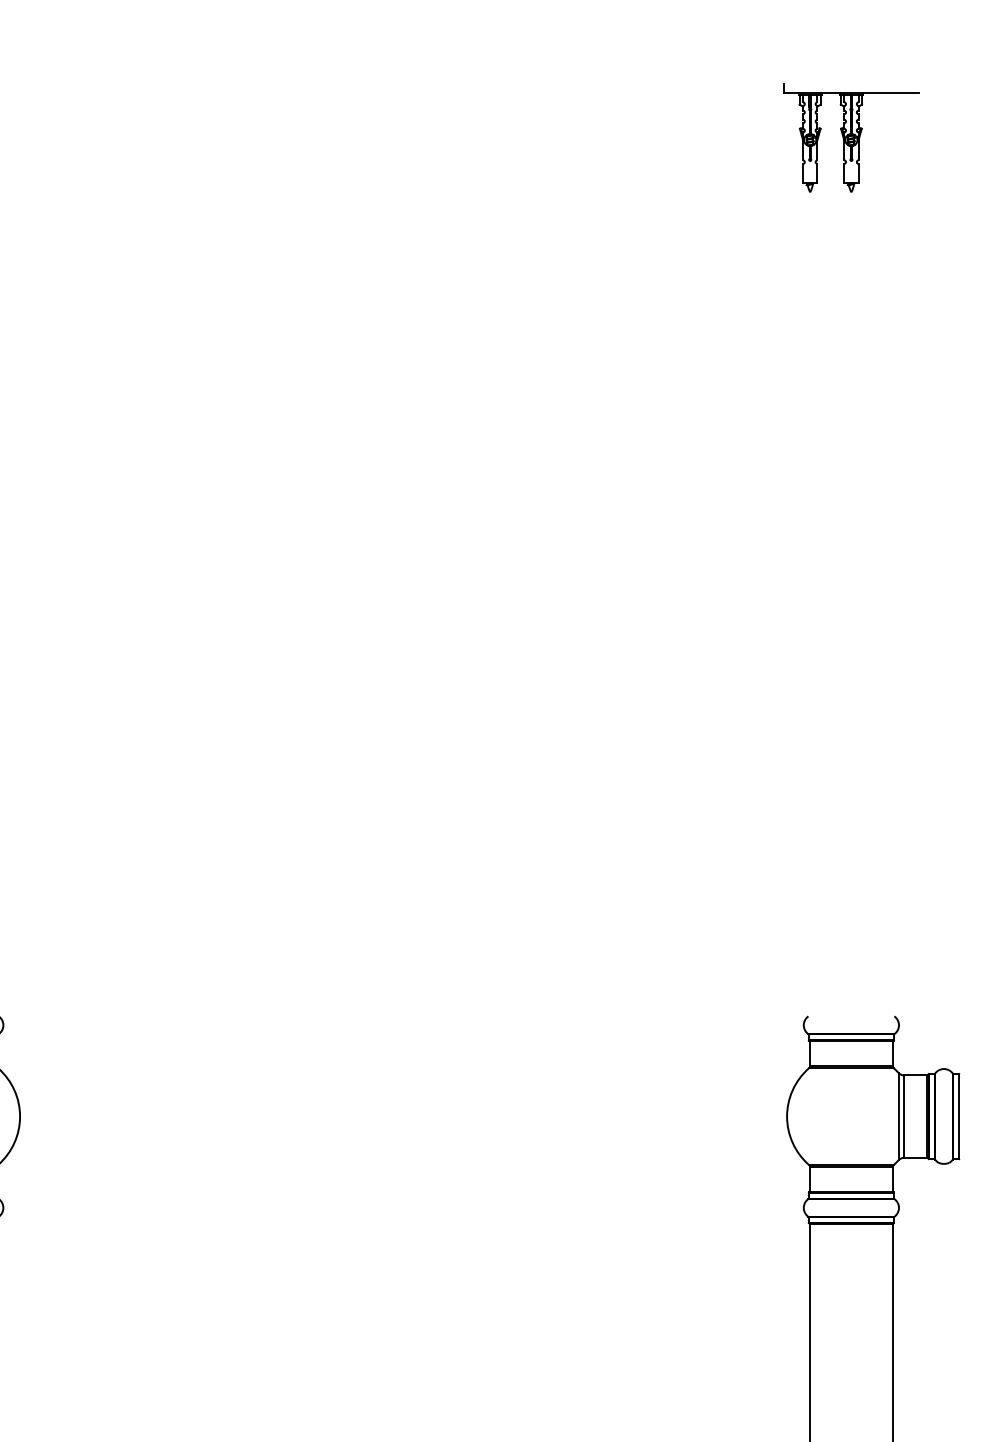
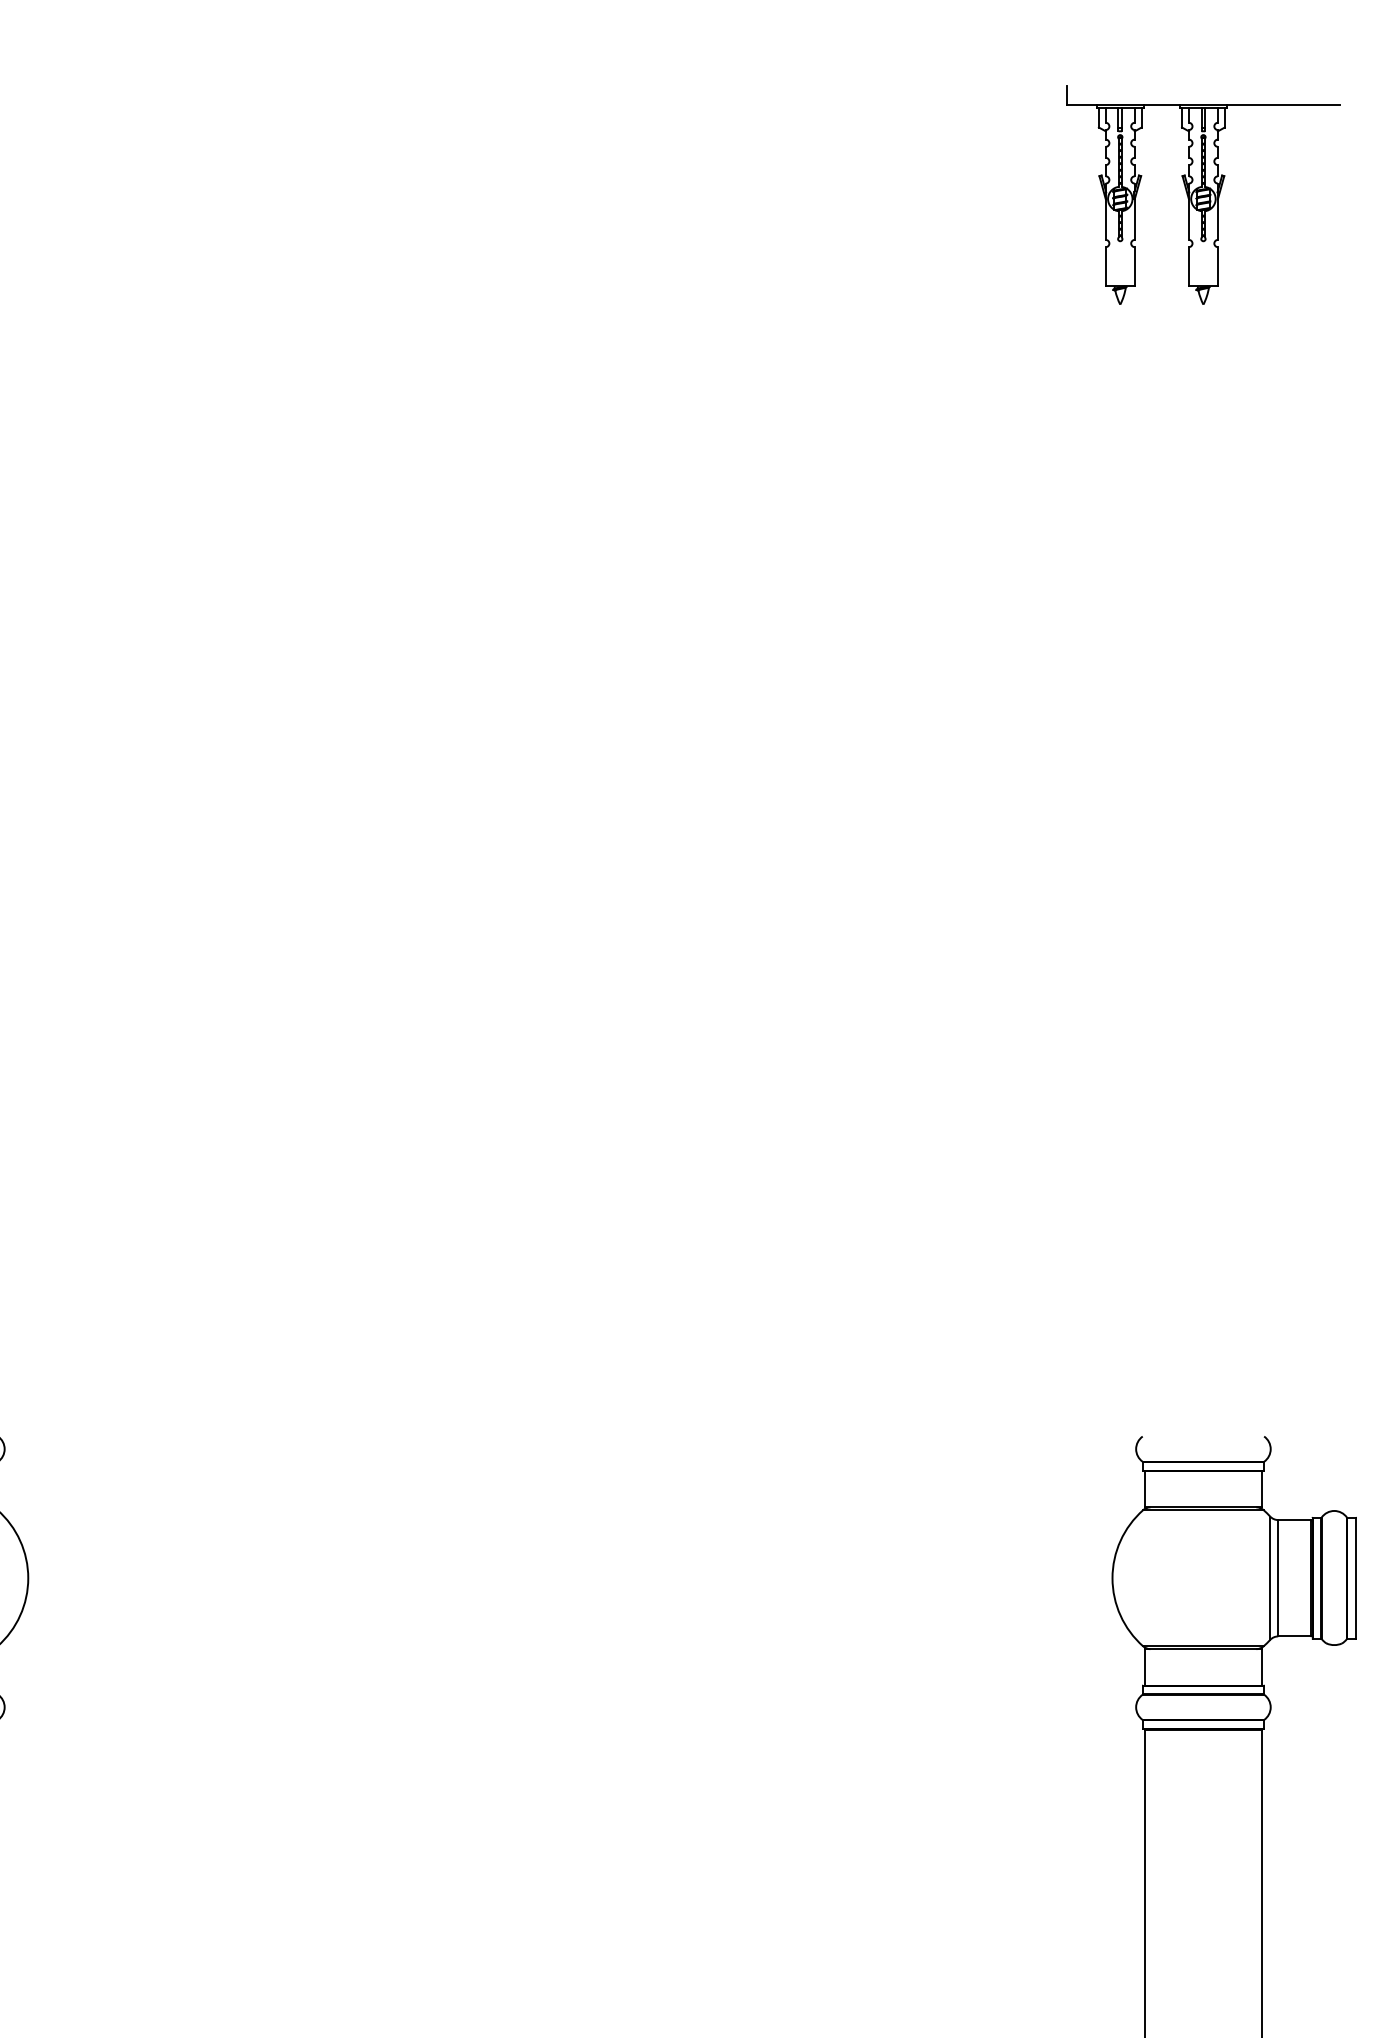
part: (851, 137) -> (1203, 194), size x1.43

